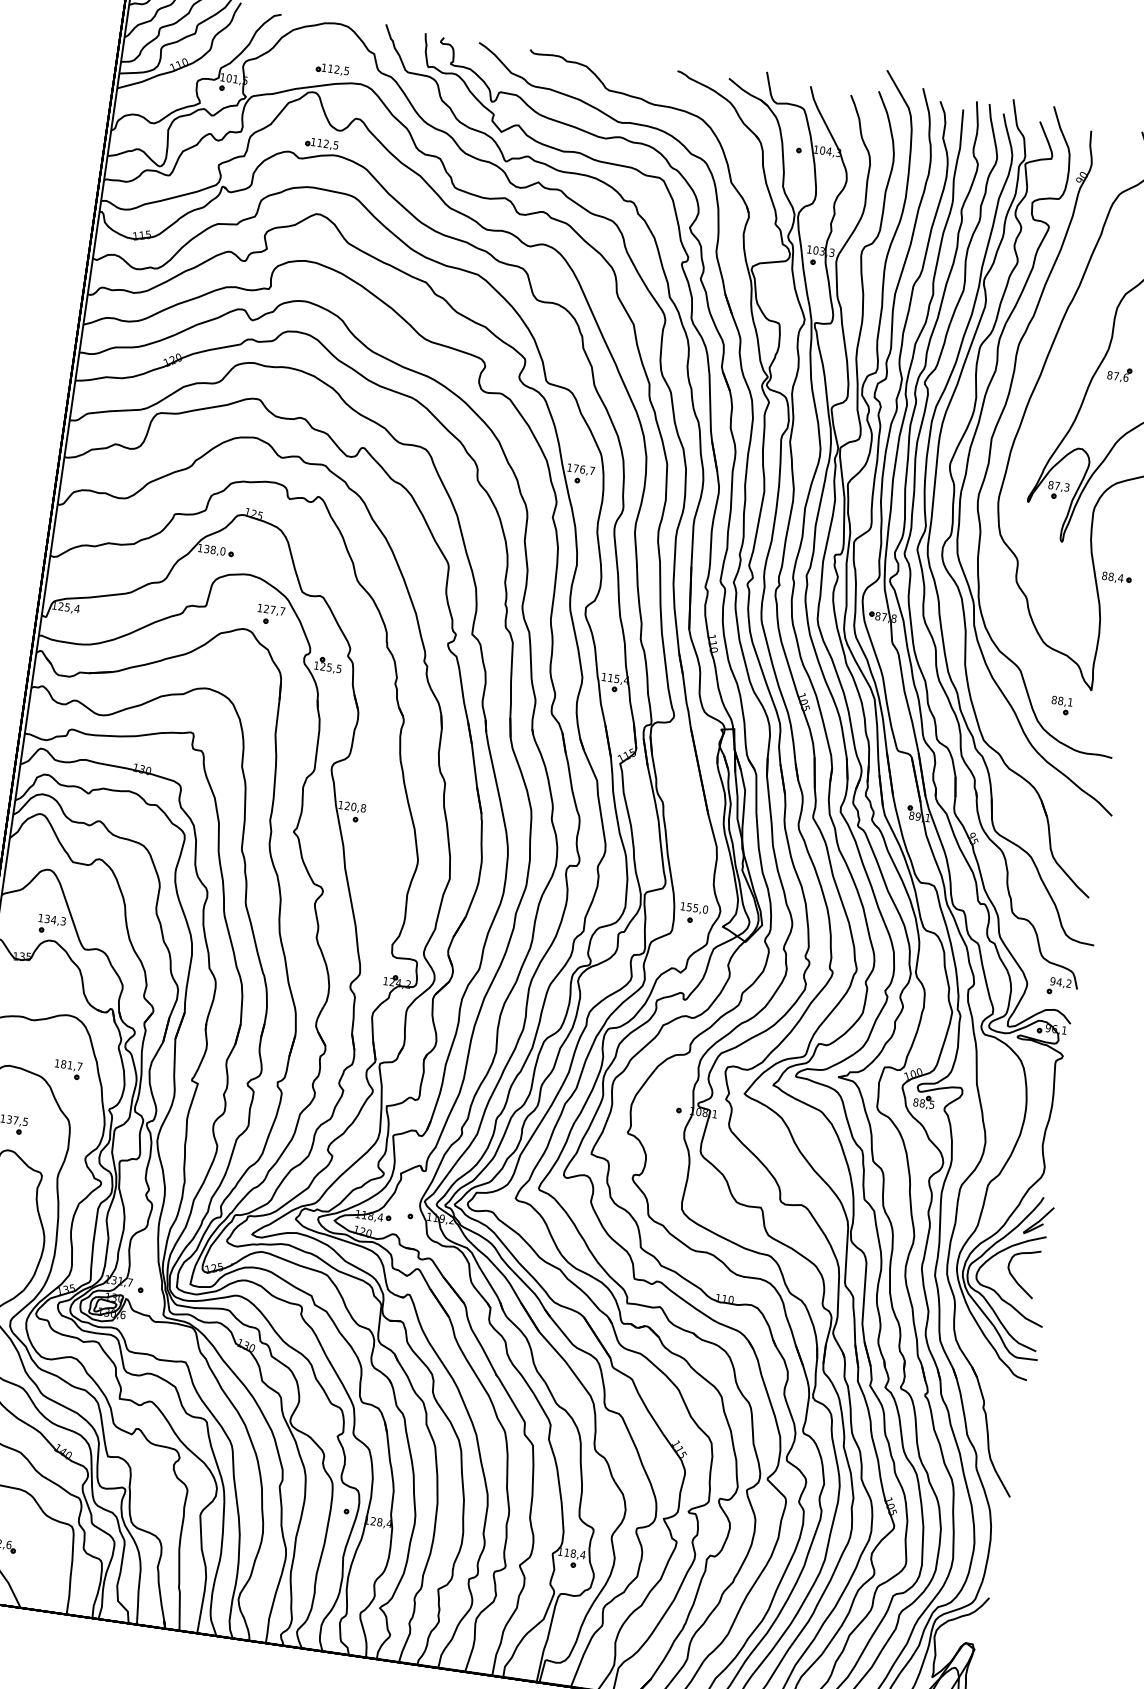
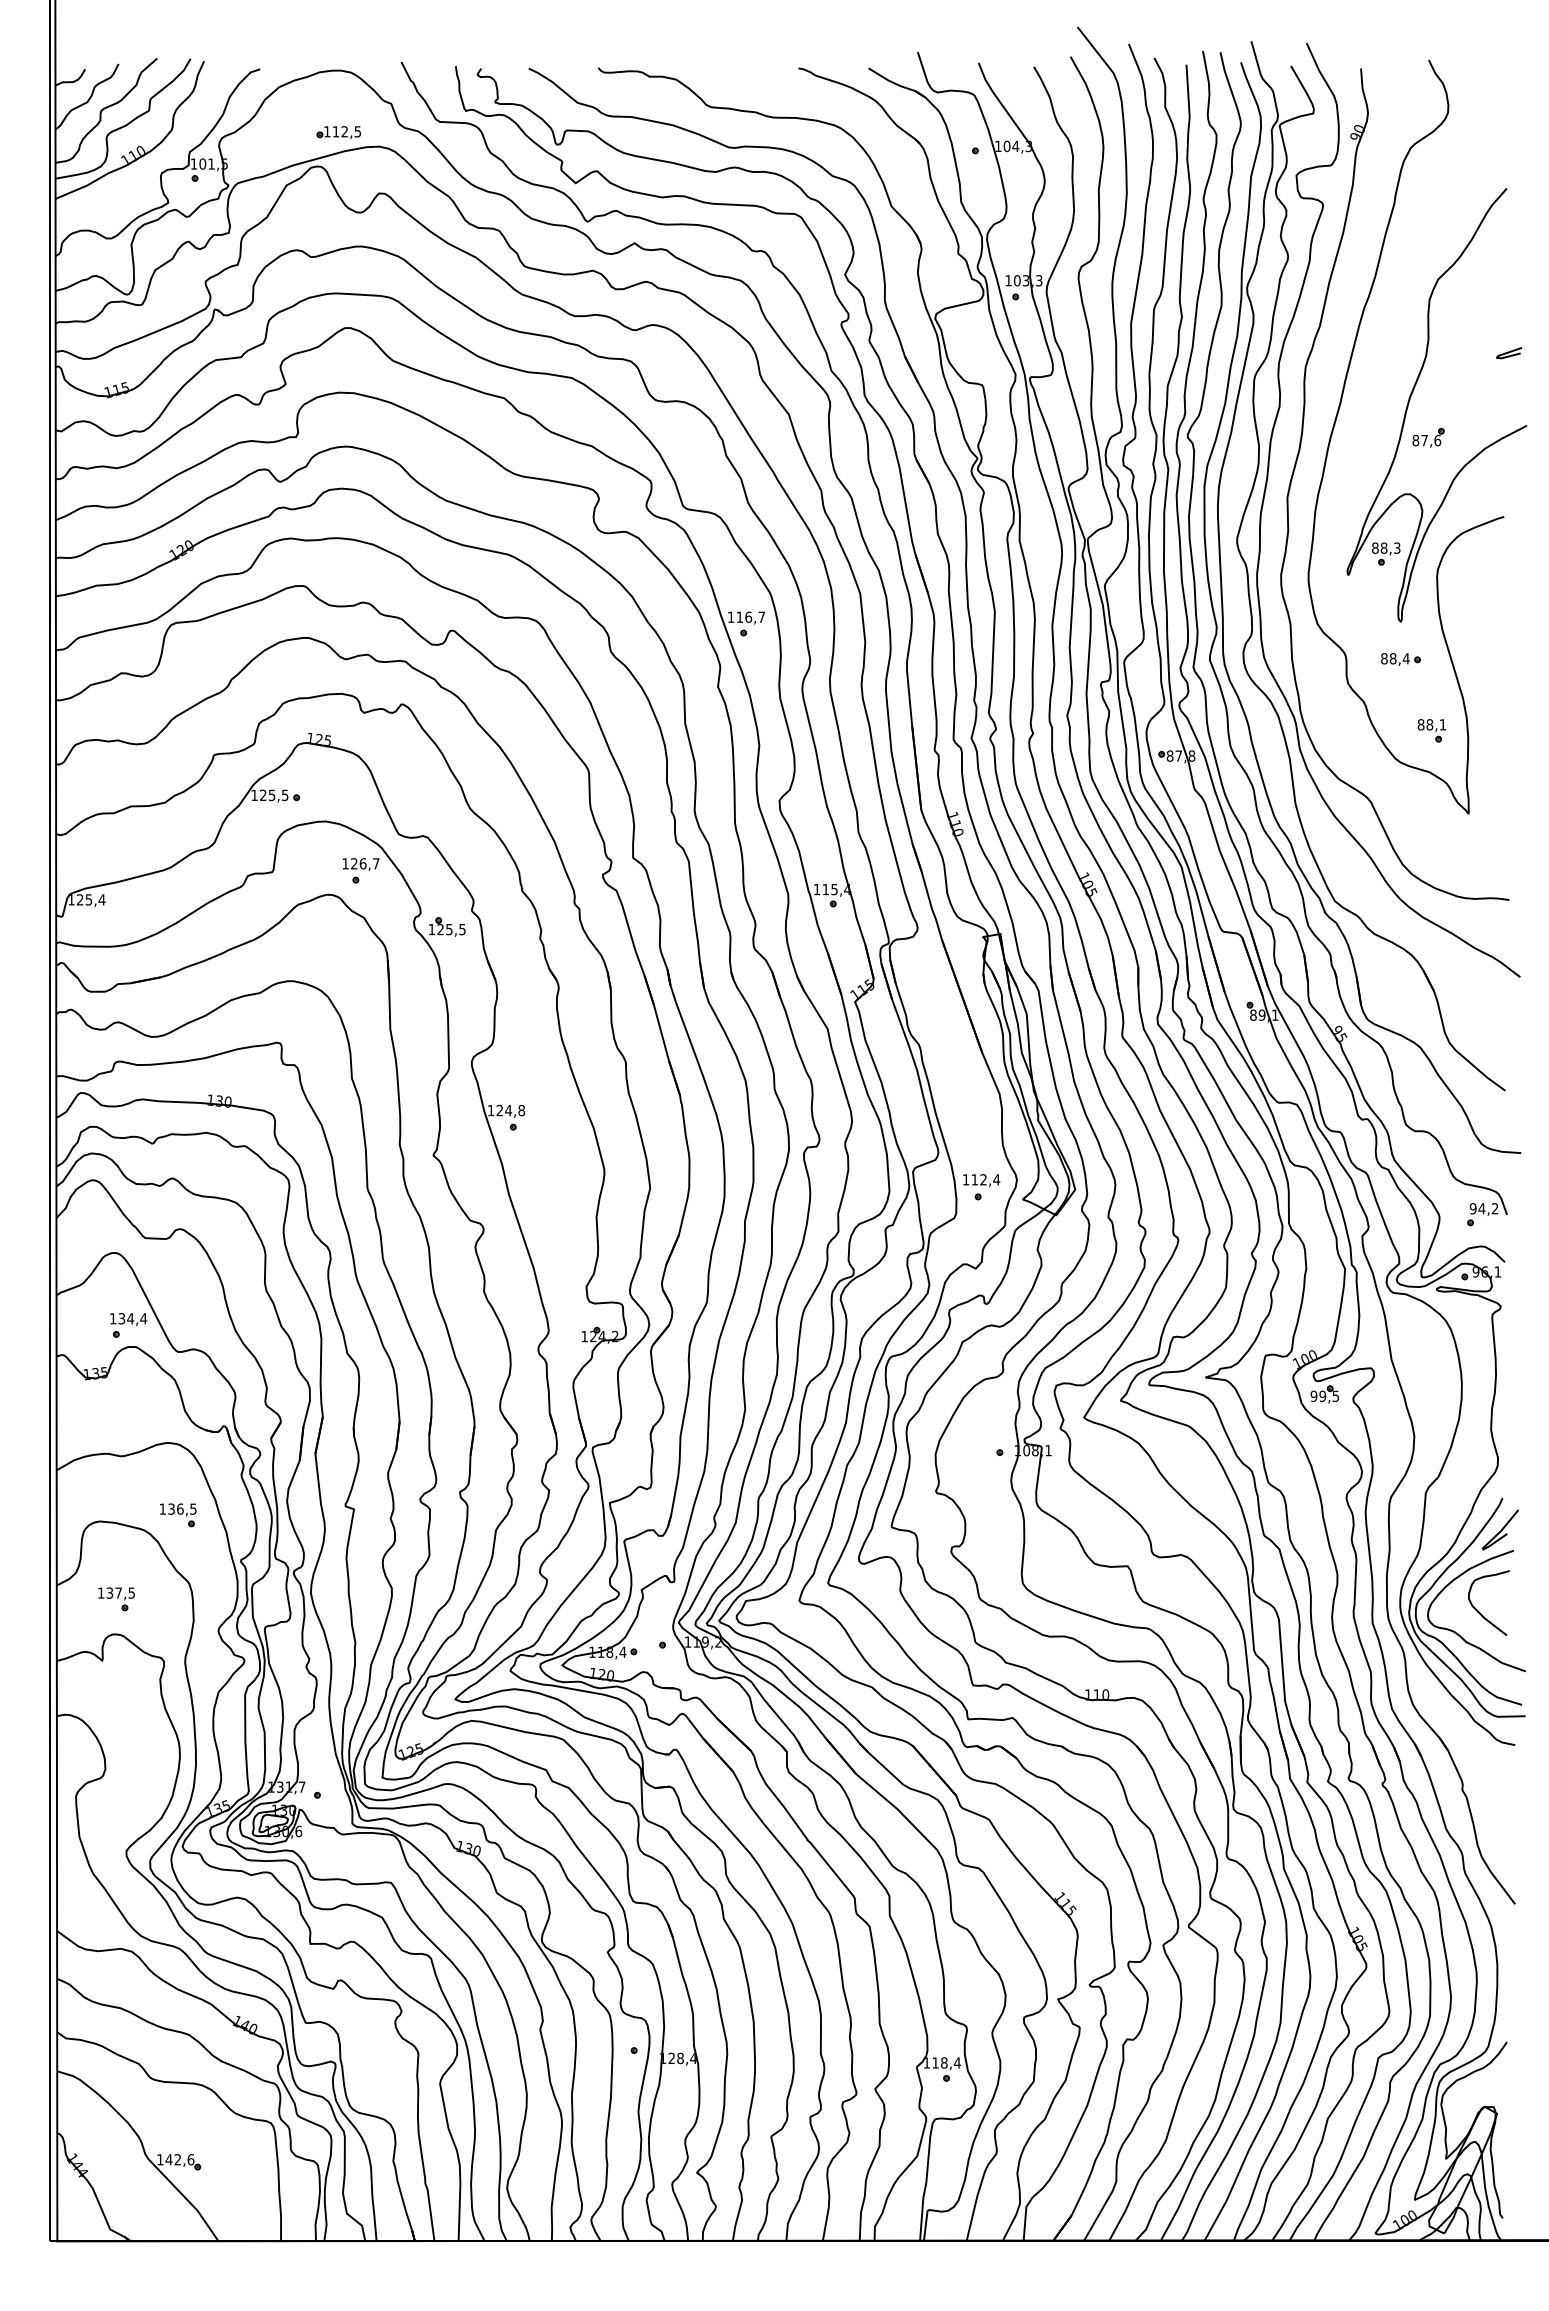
part: (321, 143) -> (338, 233), removed
part: (1119, 374) -> (1428, 437), moved
text: (576, 468) -> (739, 616), 176,7 -> 116,7
text: (1057, 485) -> (1383, 547), 87,3 -> 88,3
text: (215, 550) -> (274, 795), 138,0 -> 125,5
part: (1116, 578) -> (1400, 659), moved
text: (272, 609) -> (362, 863), 127,7 -> 126,7
part: (1061, 705) -> (1431, 730), moved
text: (353, 806) -> (508, 1110), 120,8 -> 124,8
text: (697, 908) -> (985, 1179), 155,0 -> 112,4
text: (63, 921) -> (143, 1318), 134,3 -> 134,4
text: (71, 1065) -> (182, 1508), 181,7 -> 136,5
text: (919, 1102) -> (1318, 1395), 88,5 -> 99,5

